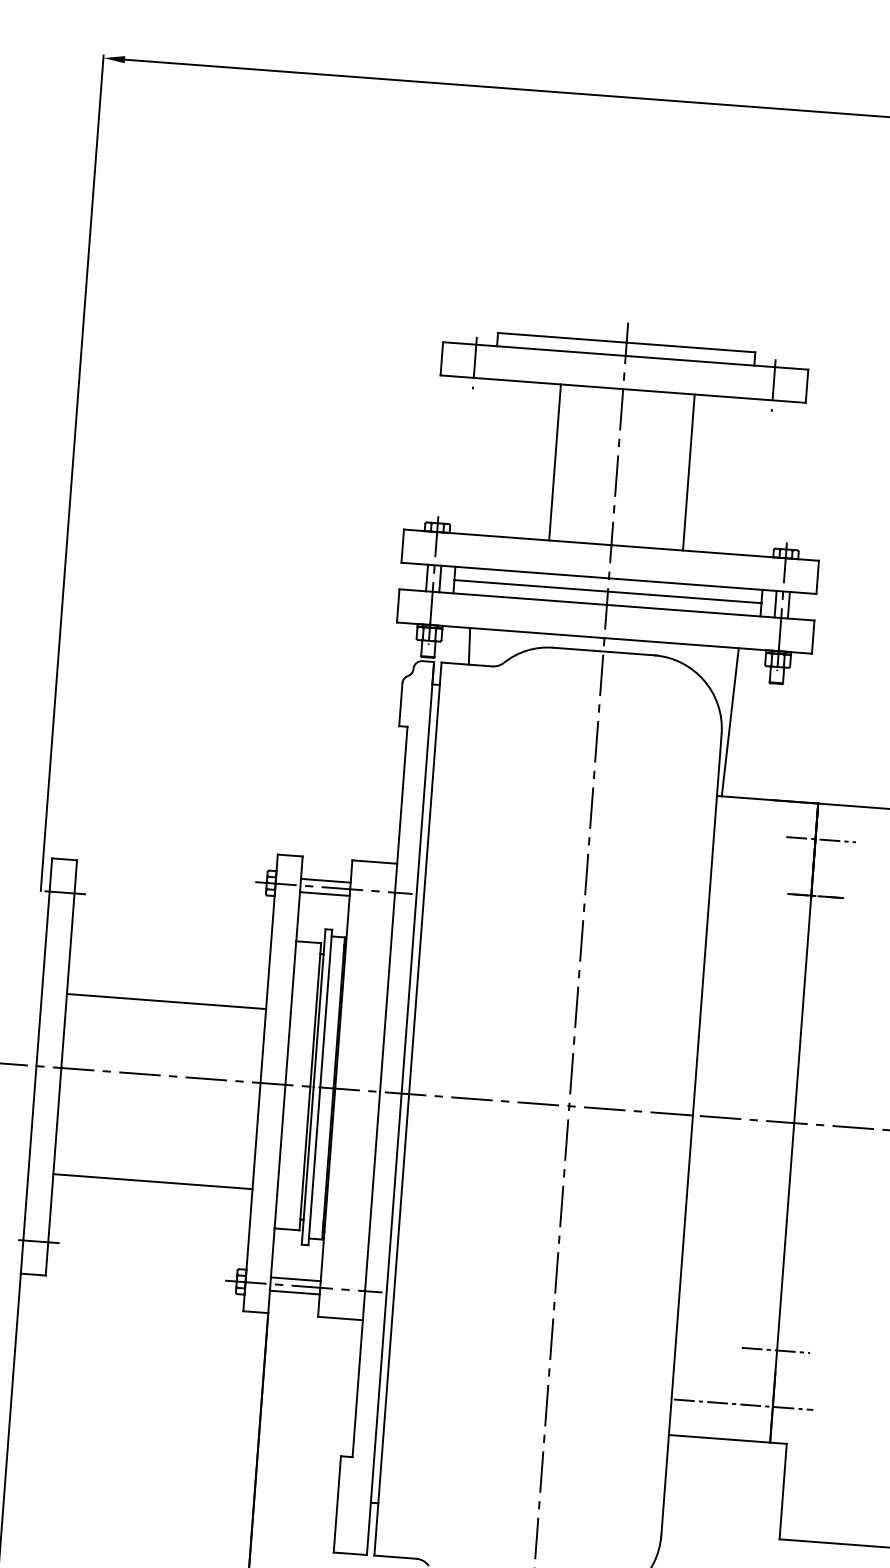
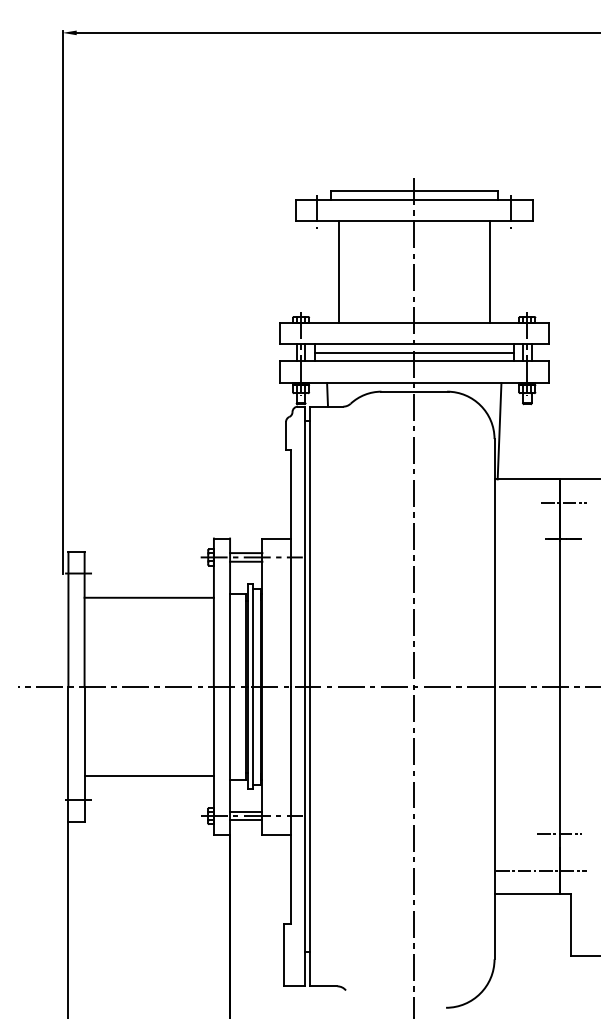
line: (554, 461) -> (338, 271), moved
line: (688, 471) -> (489, 271), moved
line: (165, 1000) -> (148, 597), moved
line: (151, 1181) -> (148, 775), moved

